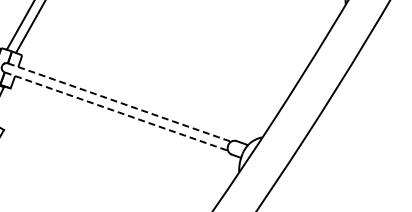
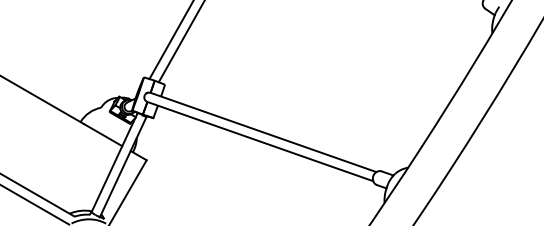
line: (119, 102) -> (263, 132), dashed -> solid
line: (116, 111) -> (260, 141), dashed -> solid

